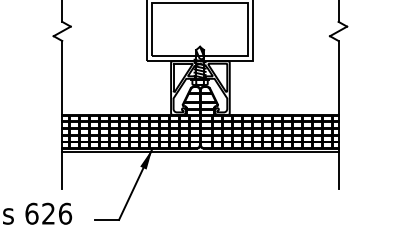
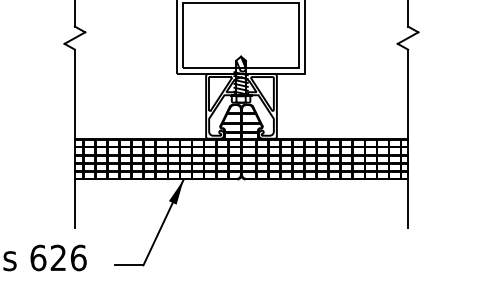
line: (200, 152) -> (241, 184), removed

